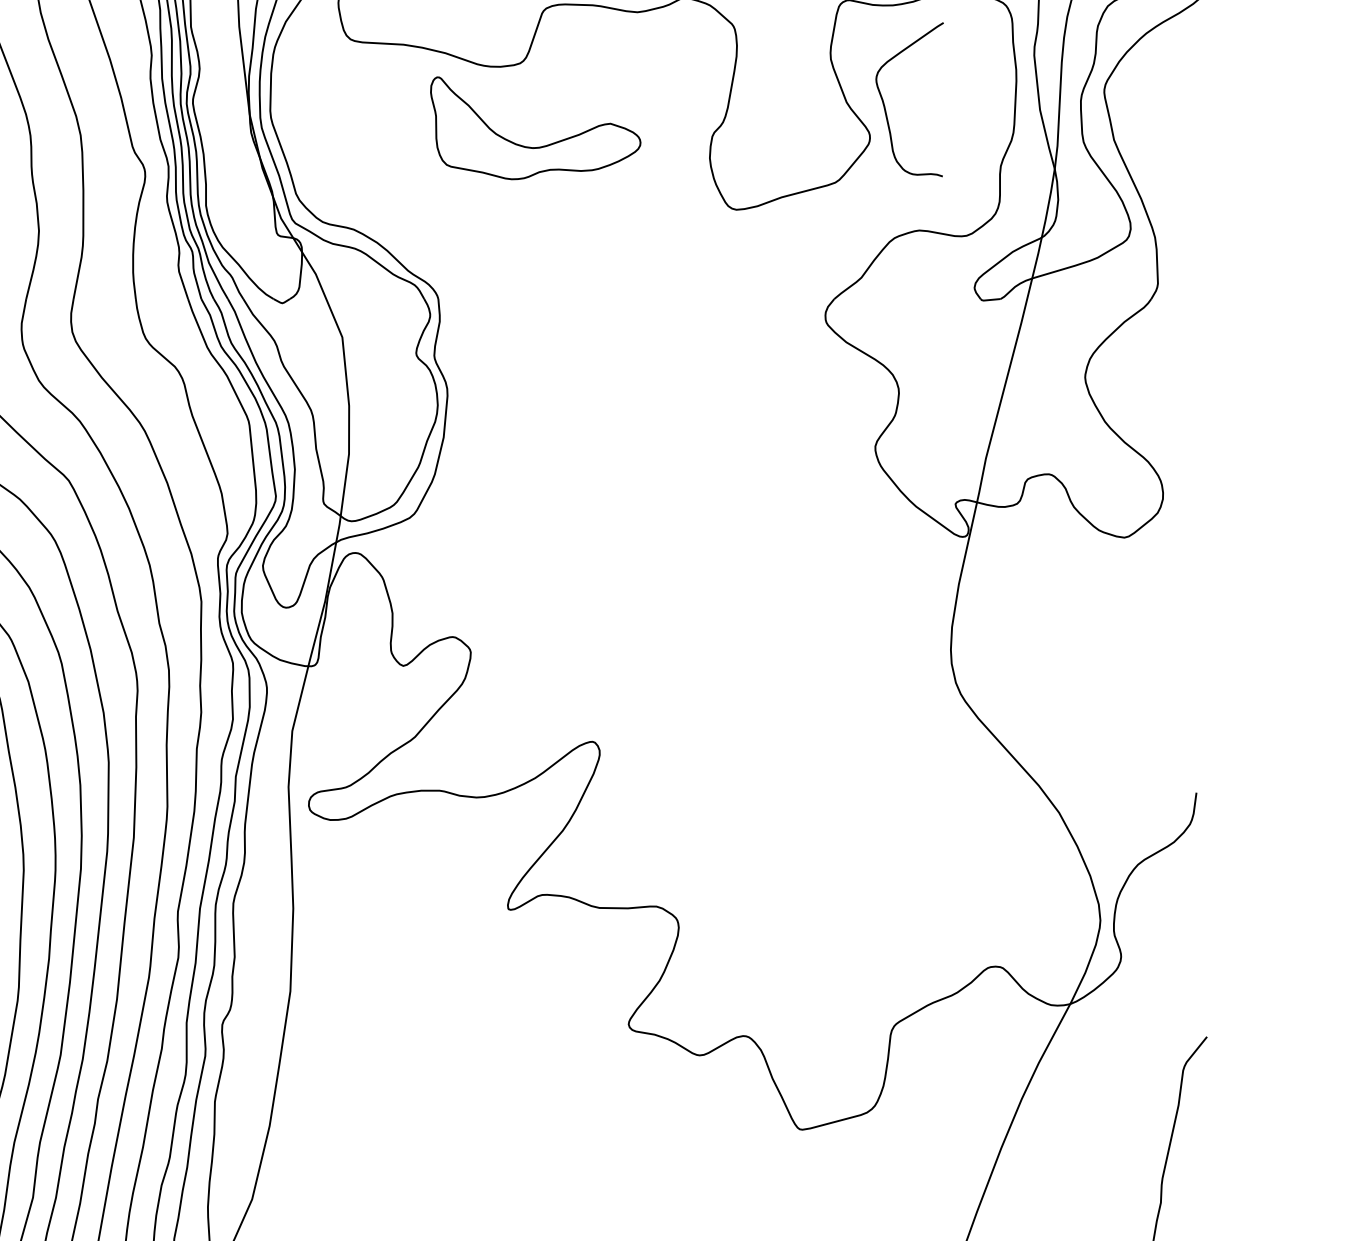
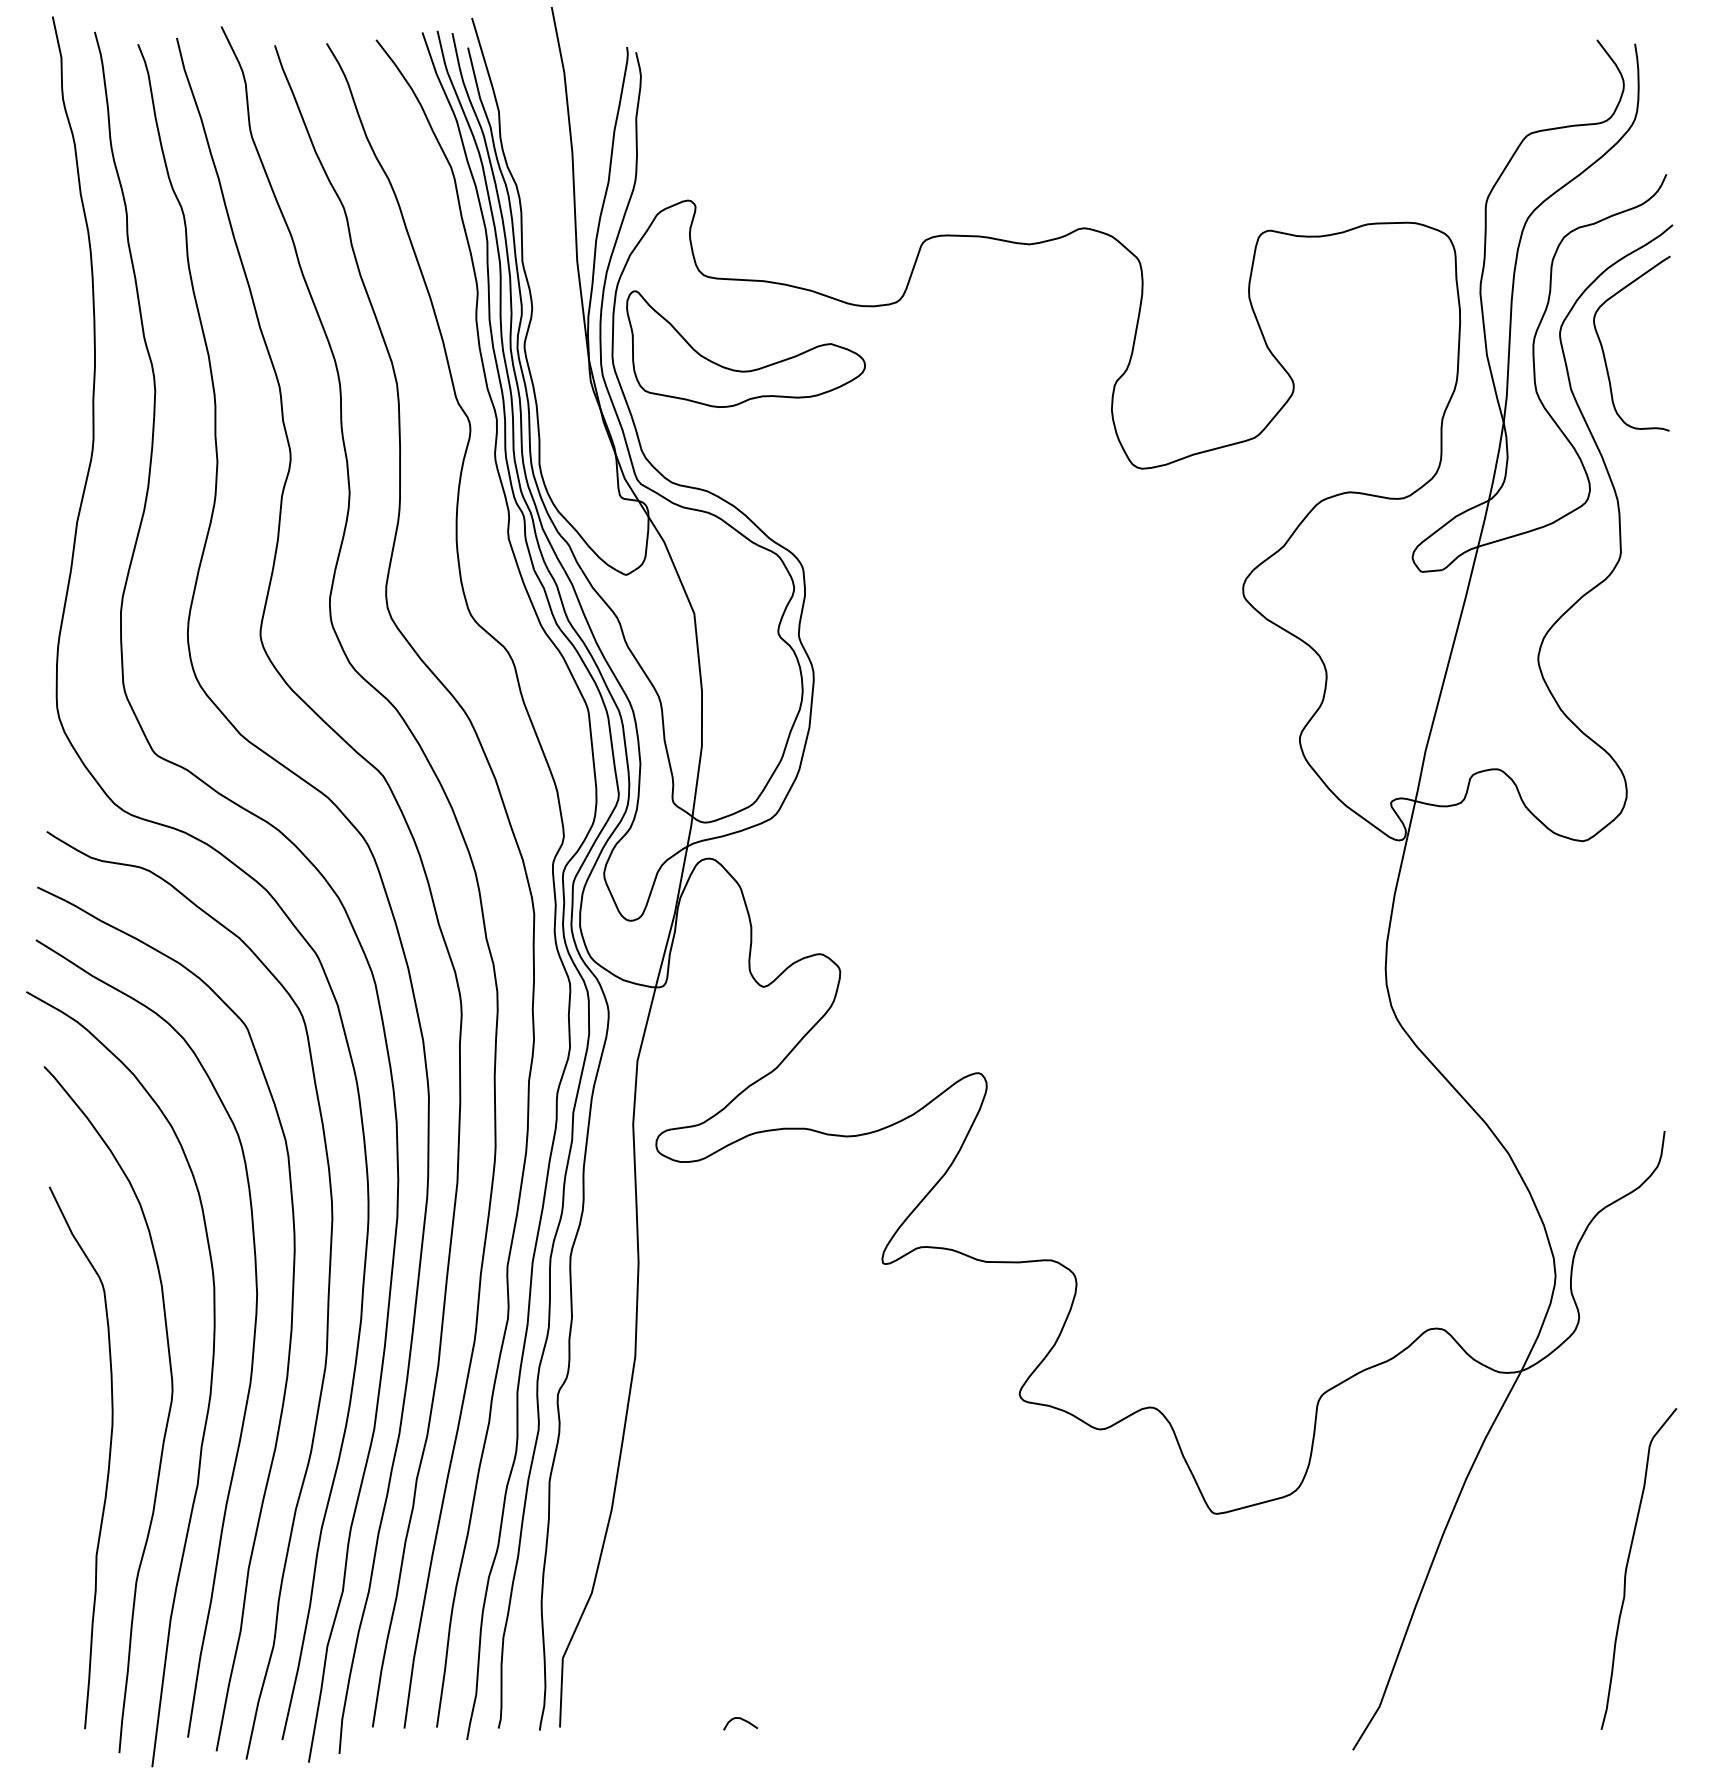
curve: (884, 103) -> (1603, 348), moved
part: (535, 147) -> (745, 370), moved

